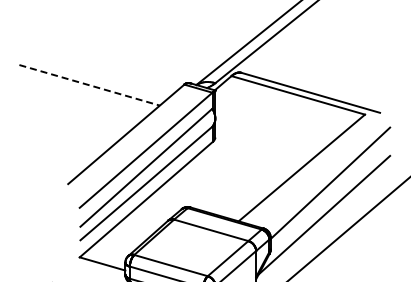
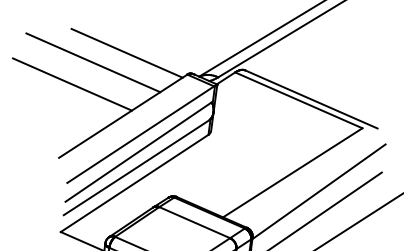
line: (121, 71) -> (126, 53), added
line: (90, 85) -> (94, 63), dashed -> solid
line: (71, 109) -> (72, 84), added

